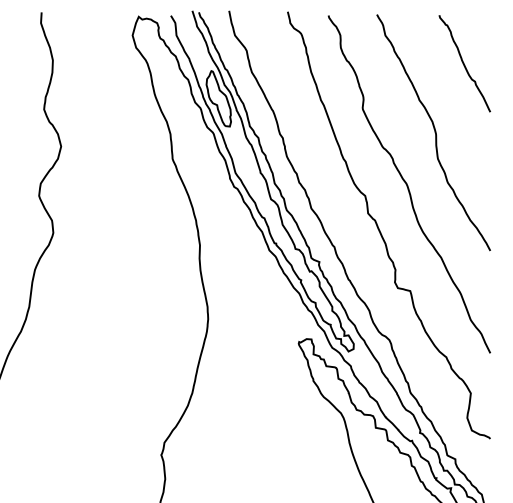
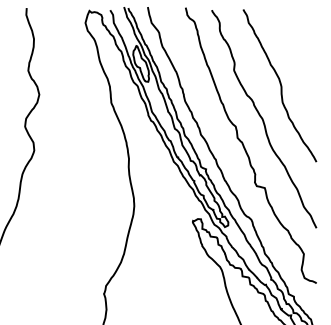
curve: (463, 62) -> (299, 40), removed

